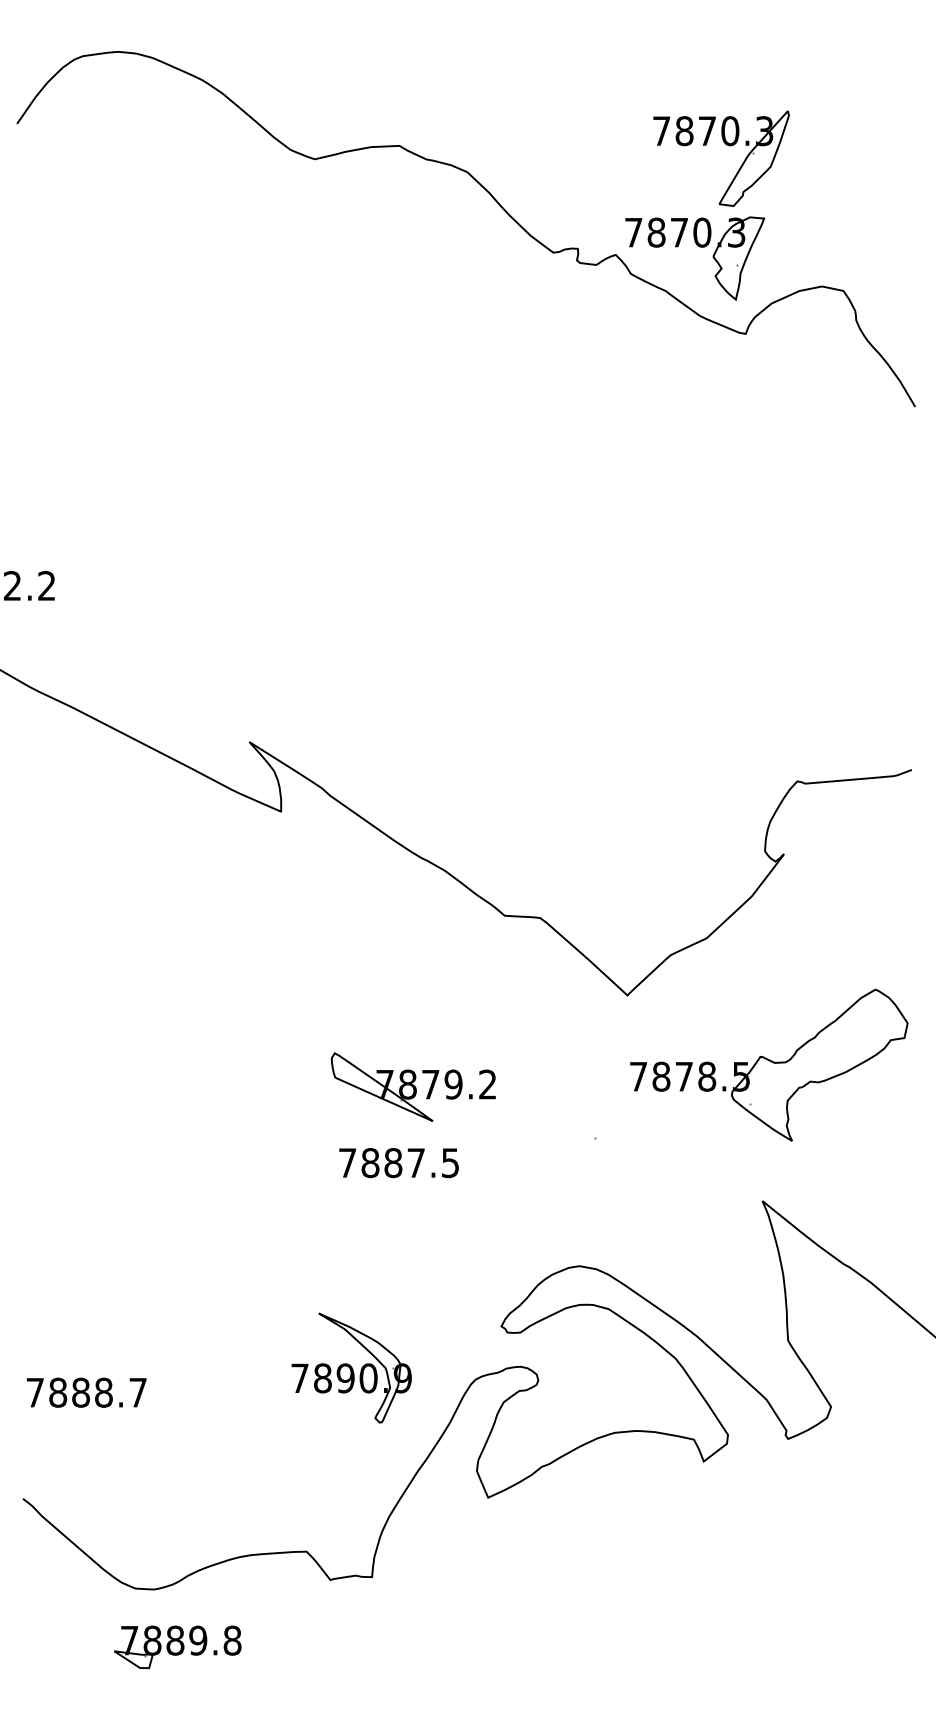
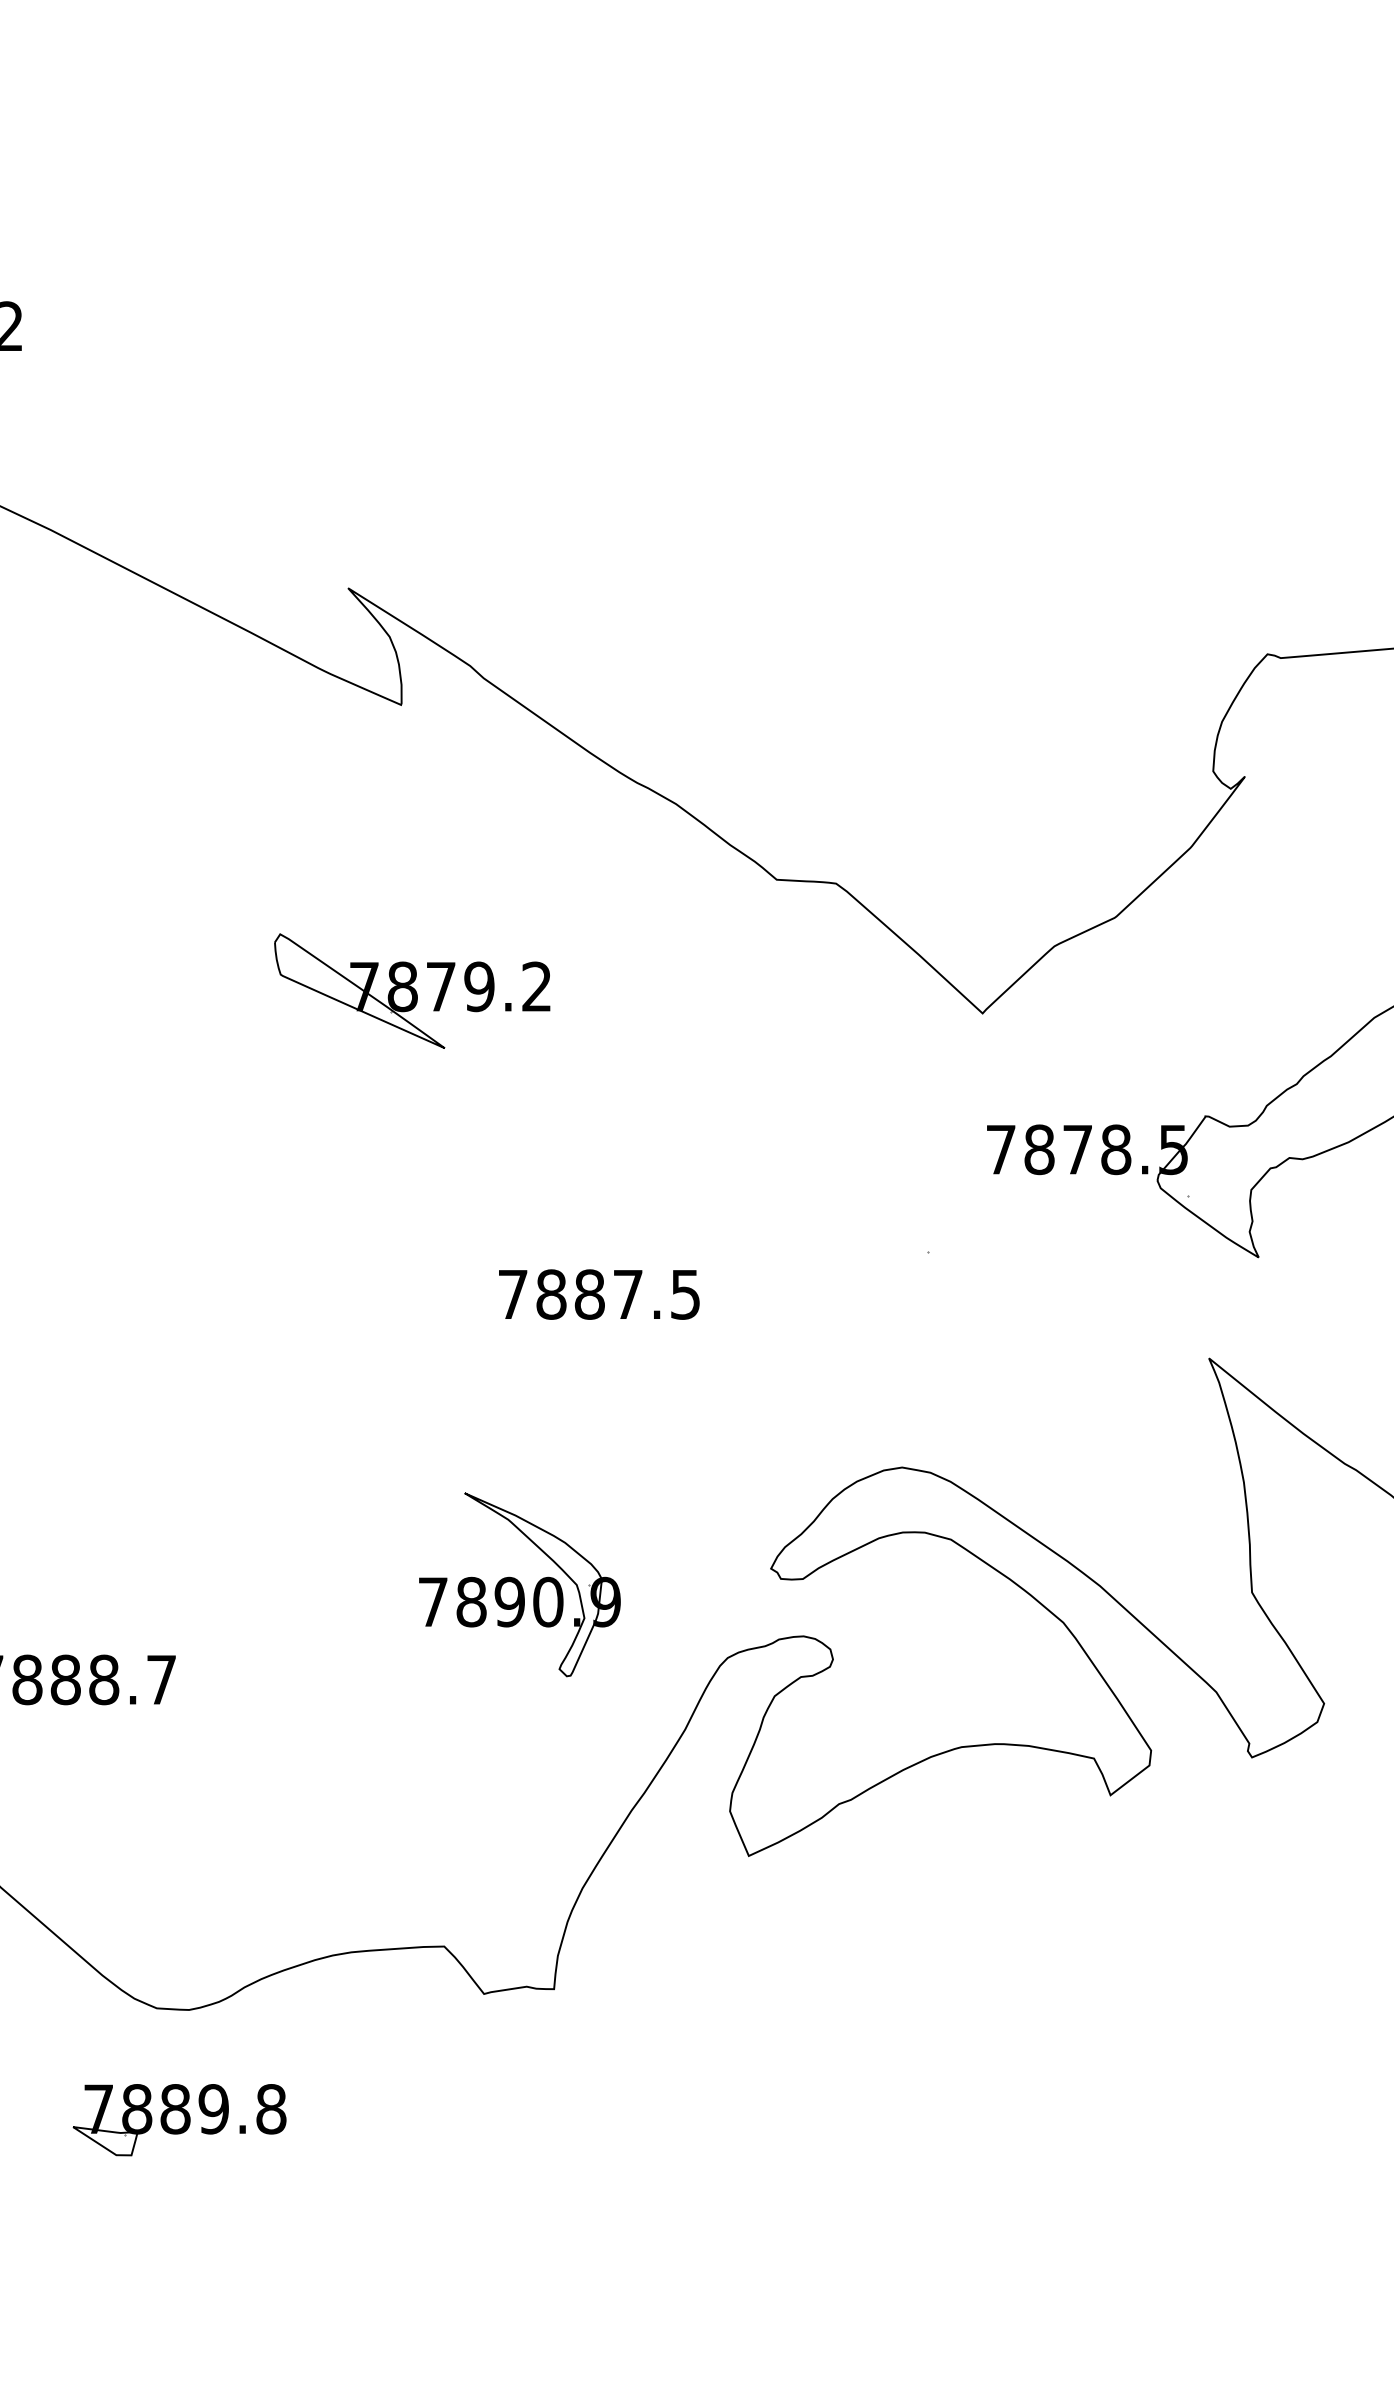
part: (412, 1086) -> (410, 989), moved
part: (351, 1367) -> (519, 1583), moved
part: (177, 1647) -> (178, 2120), moved

